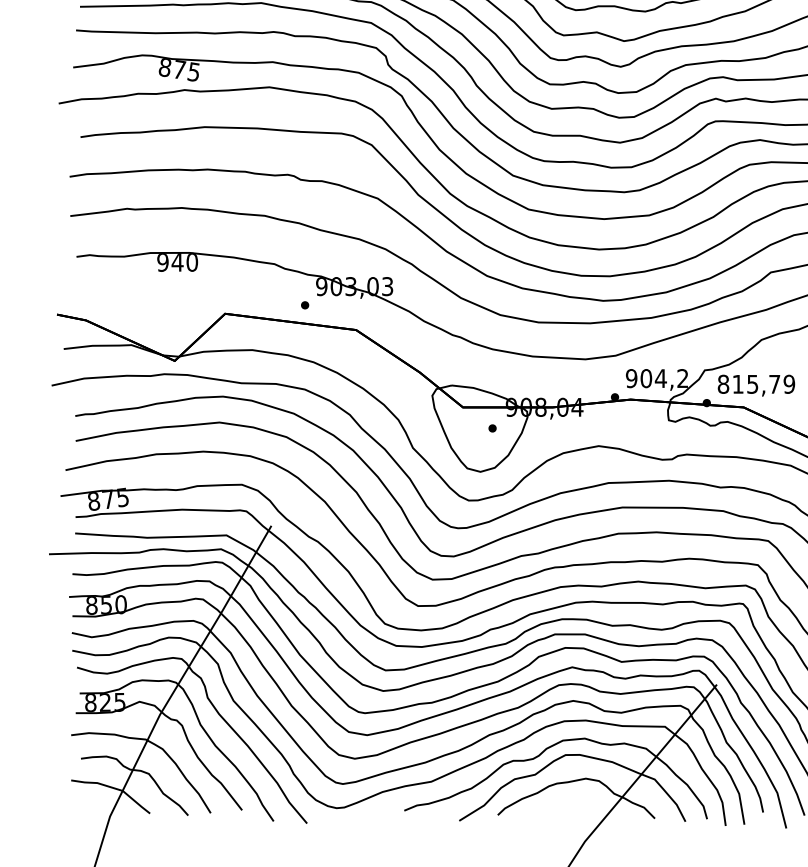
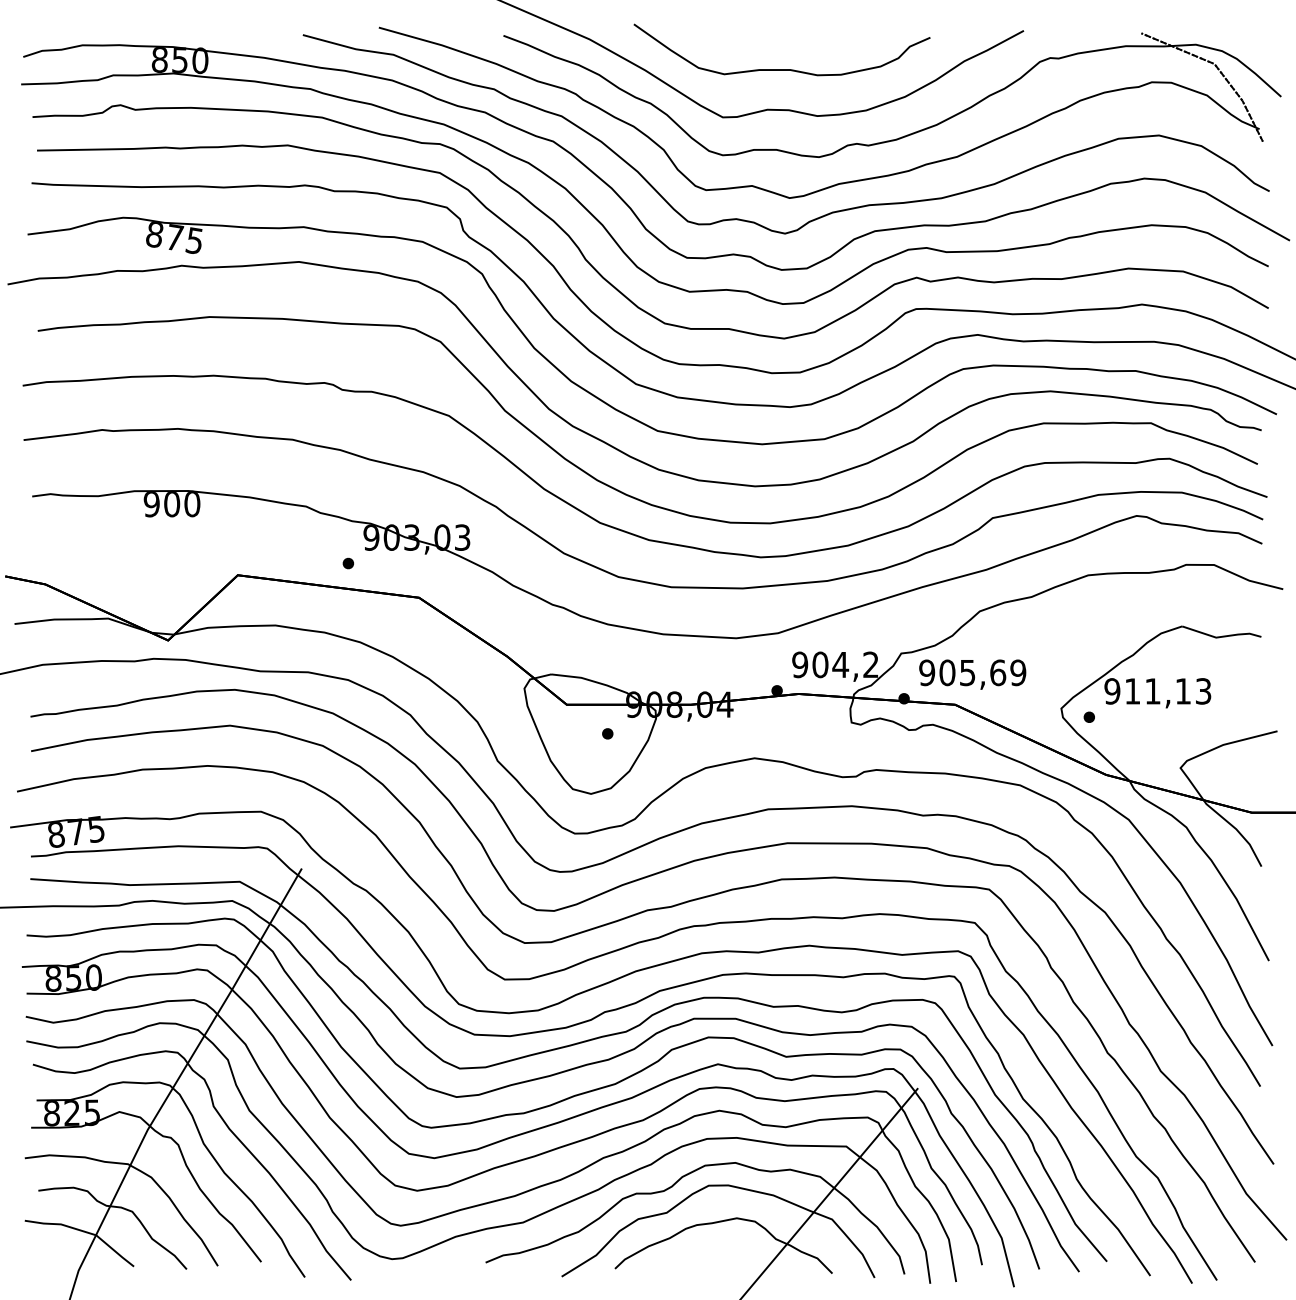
text: (177, 262) -> (171, 504), 940 -> 900
text: (749, 384) -> (962, 672), 815,79 -> 905,69

